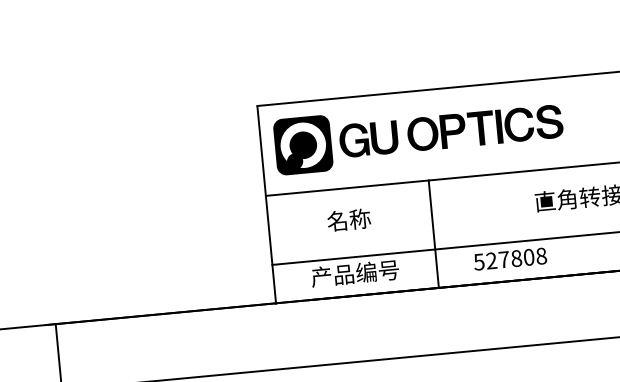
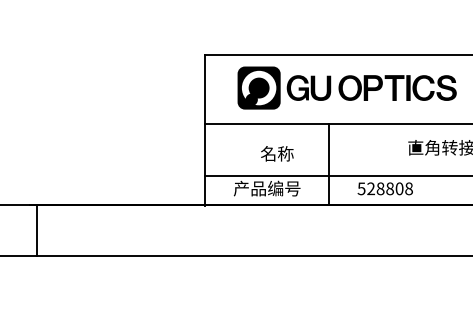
part: (417, 133) -> (346, 87), moved
text: (349, 219) -> (277, 153), moved
text: (503, 259) -> (380, 188), 527808 -> 528808

